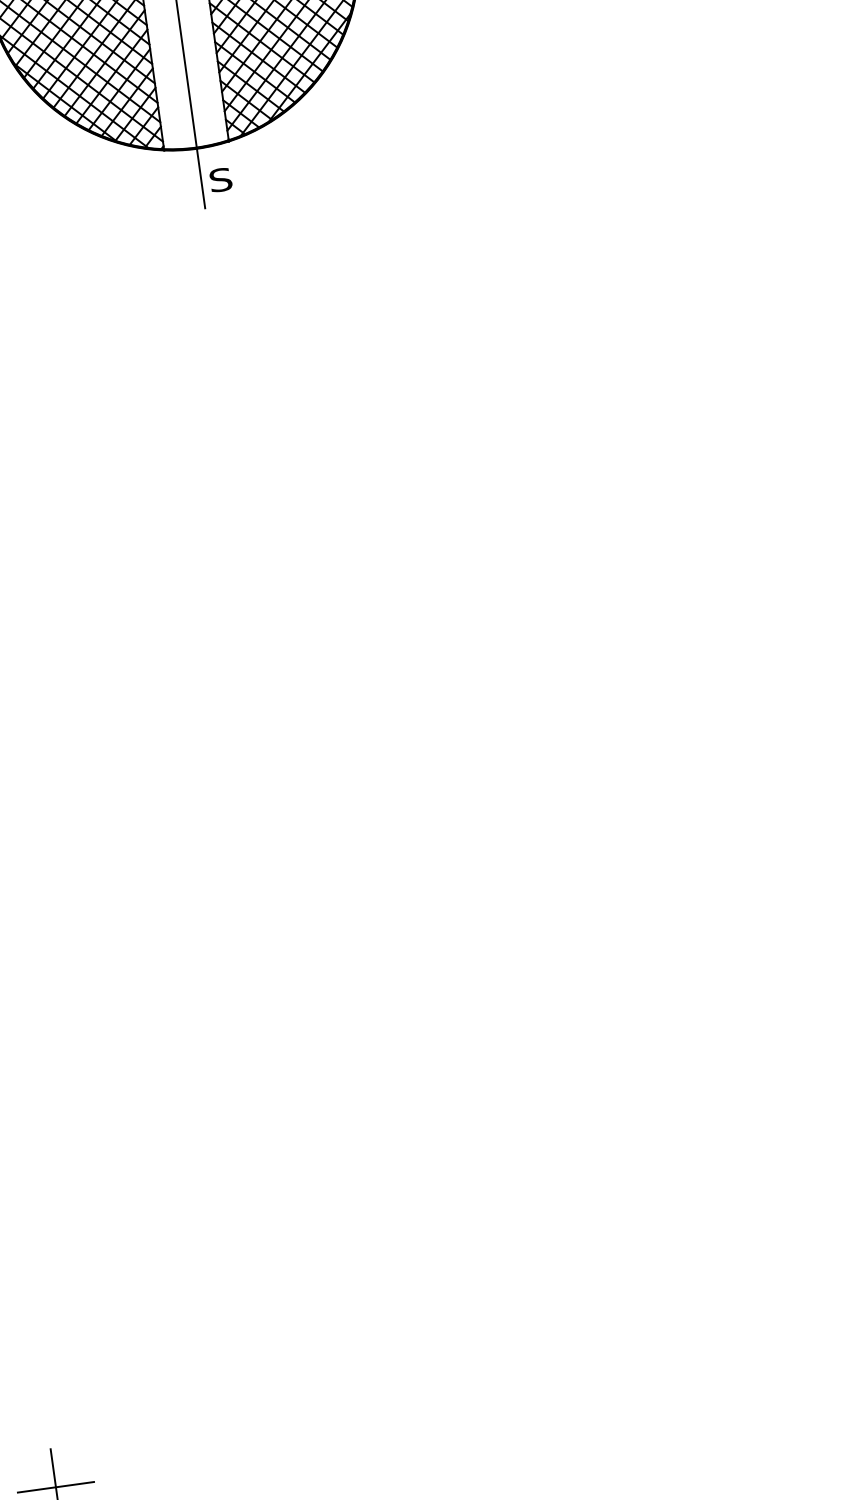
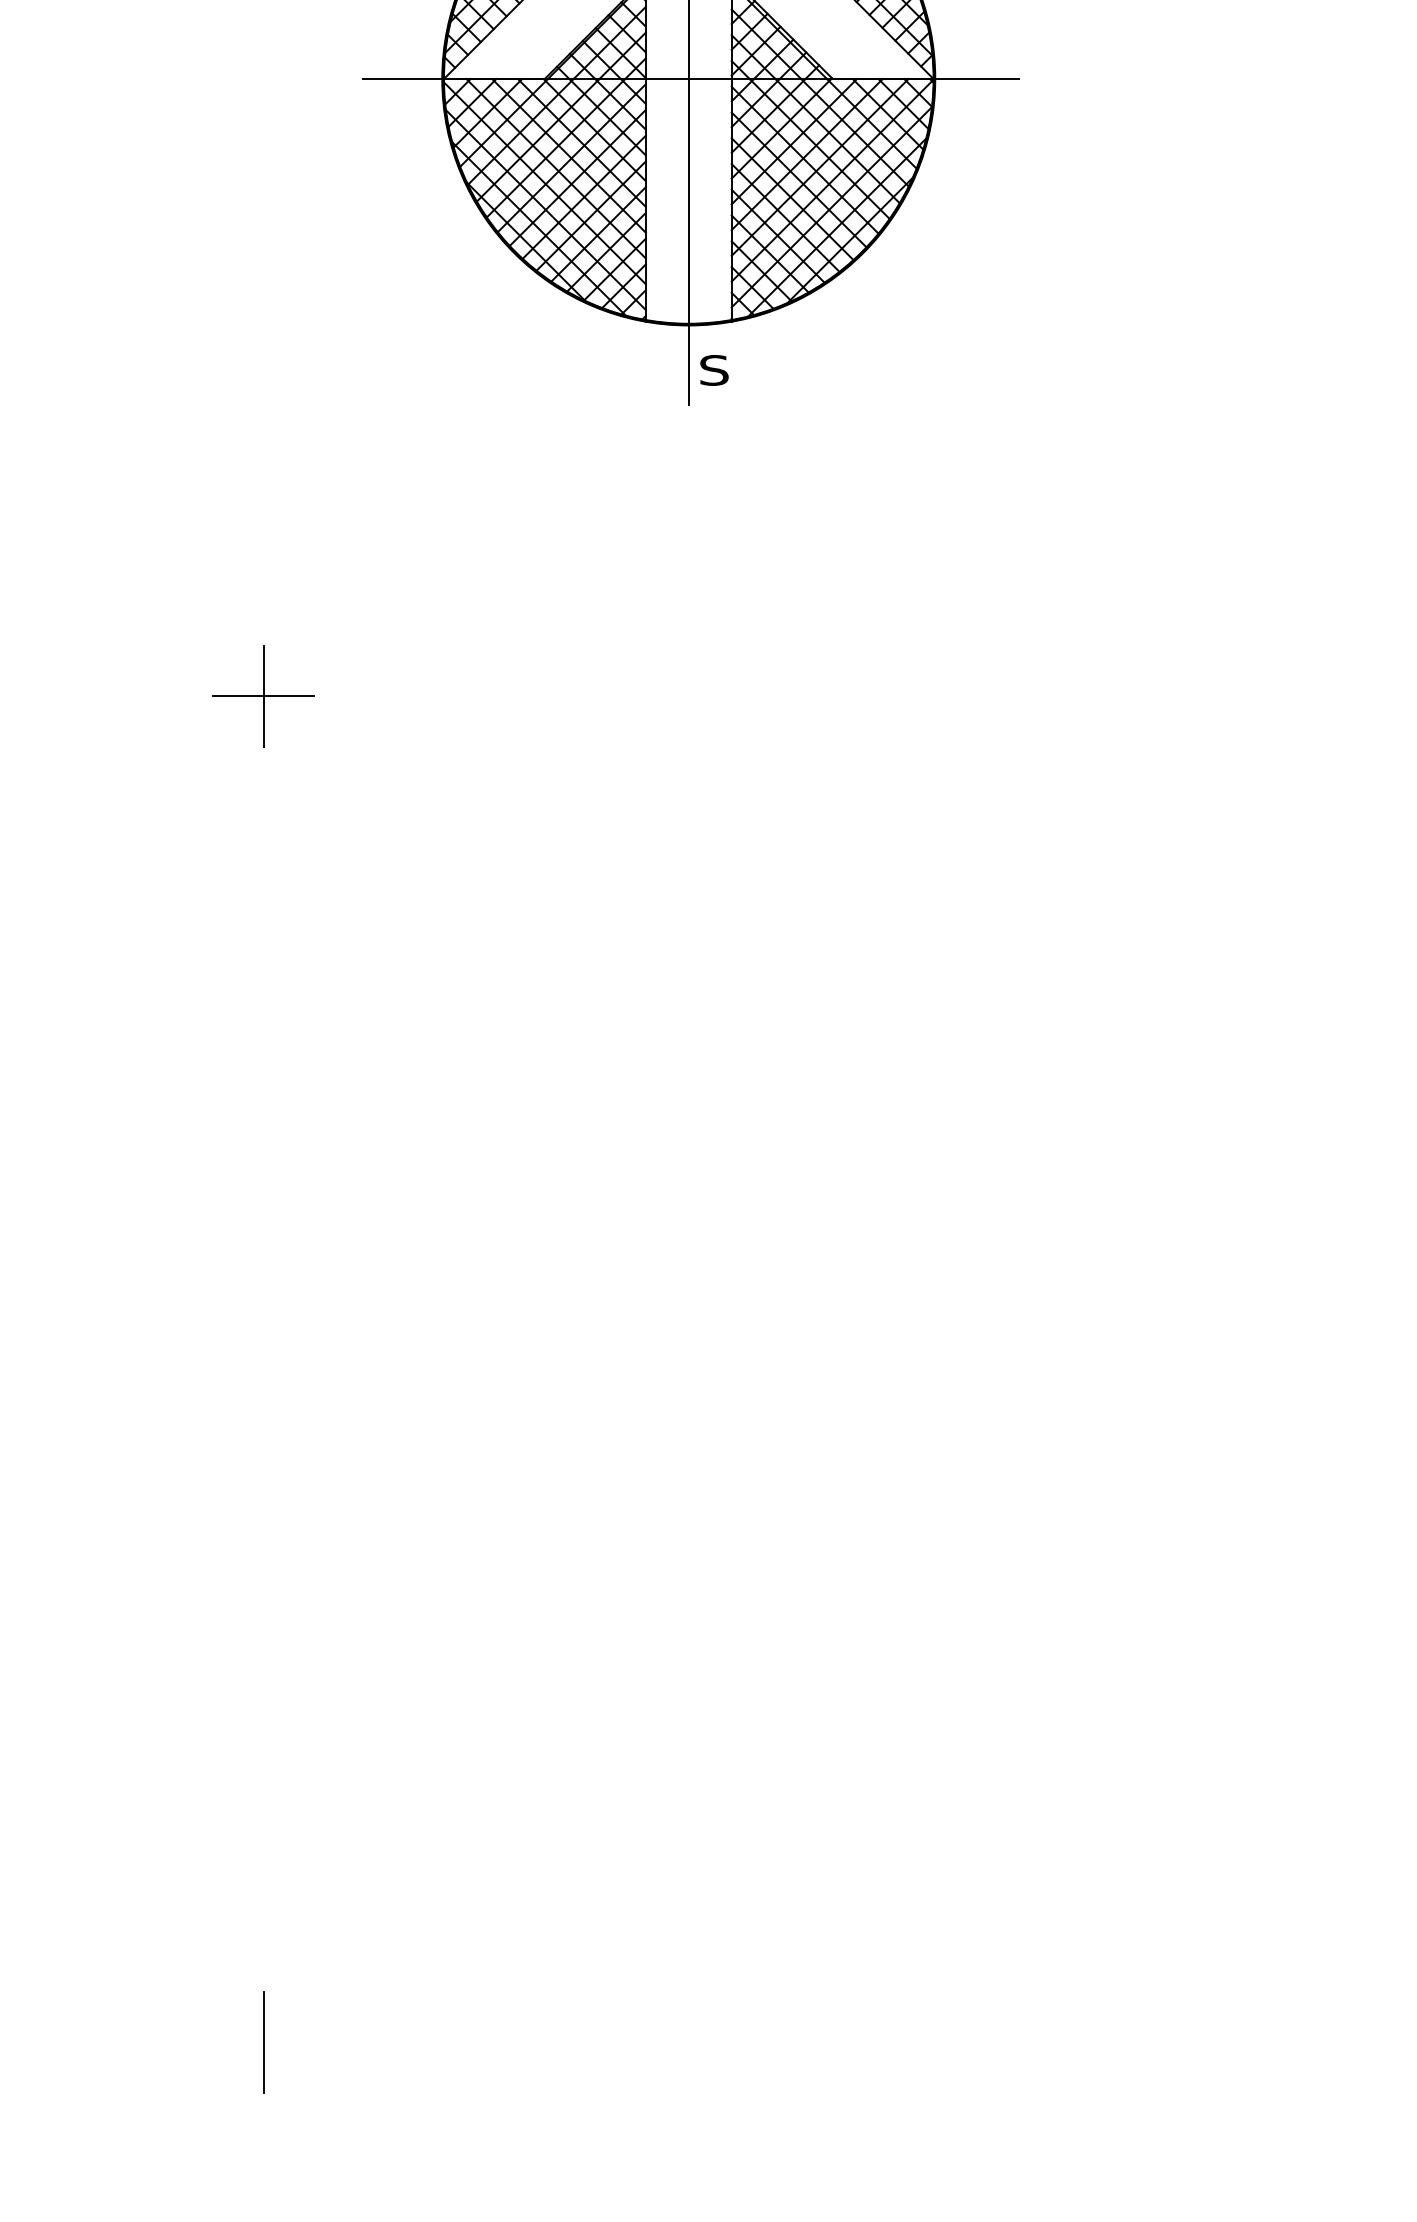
line: (55, 1487) -> (263, 2042), removed

